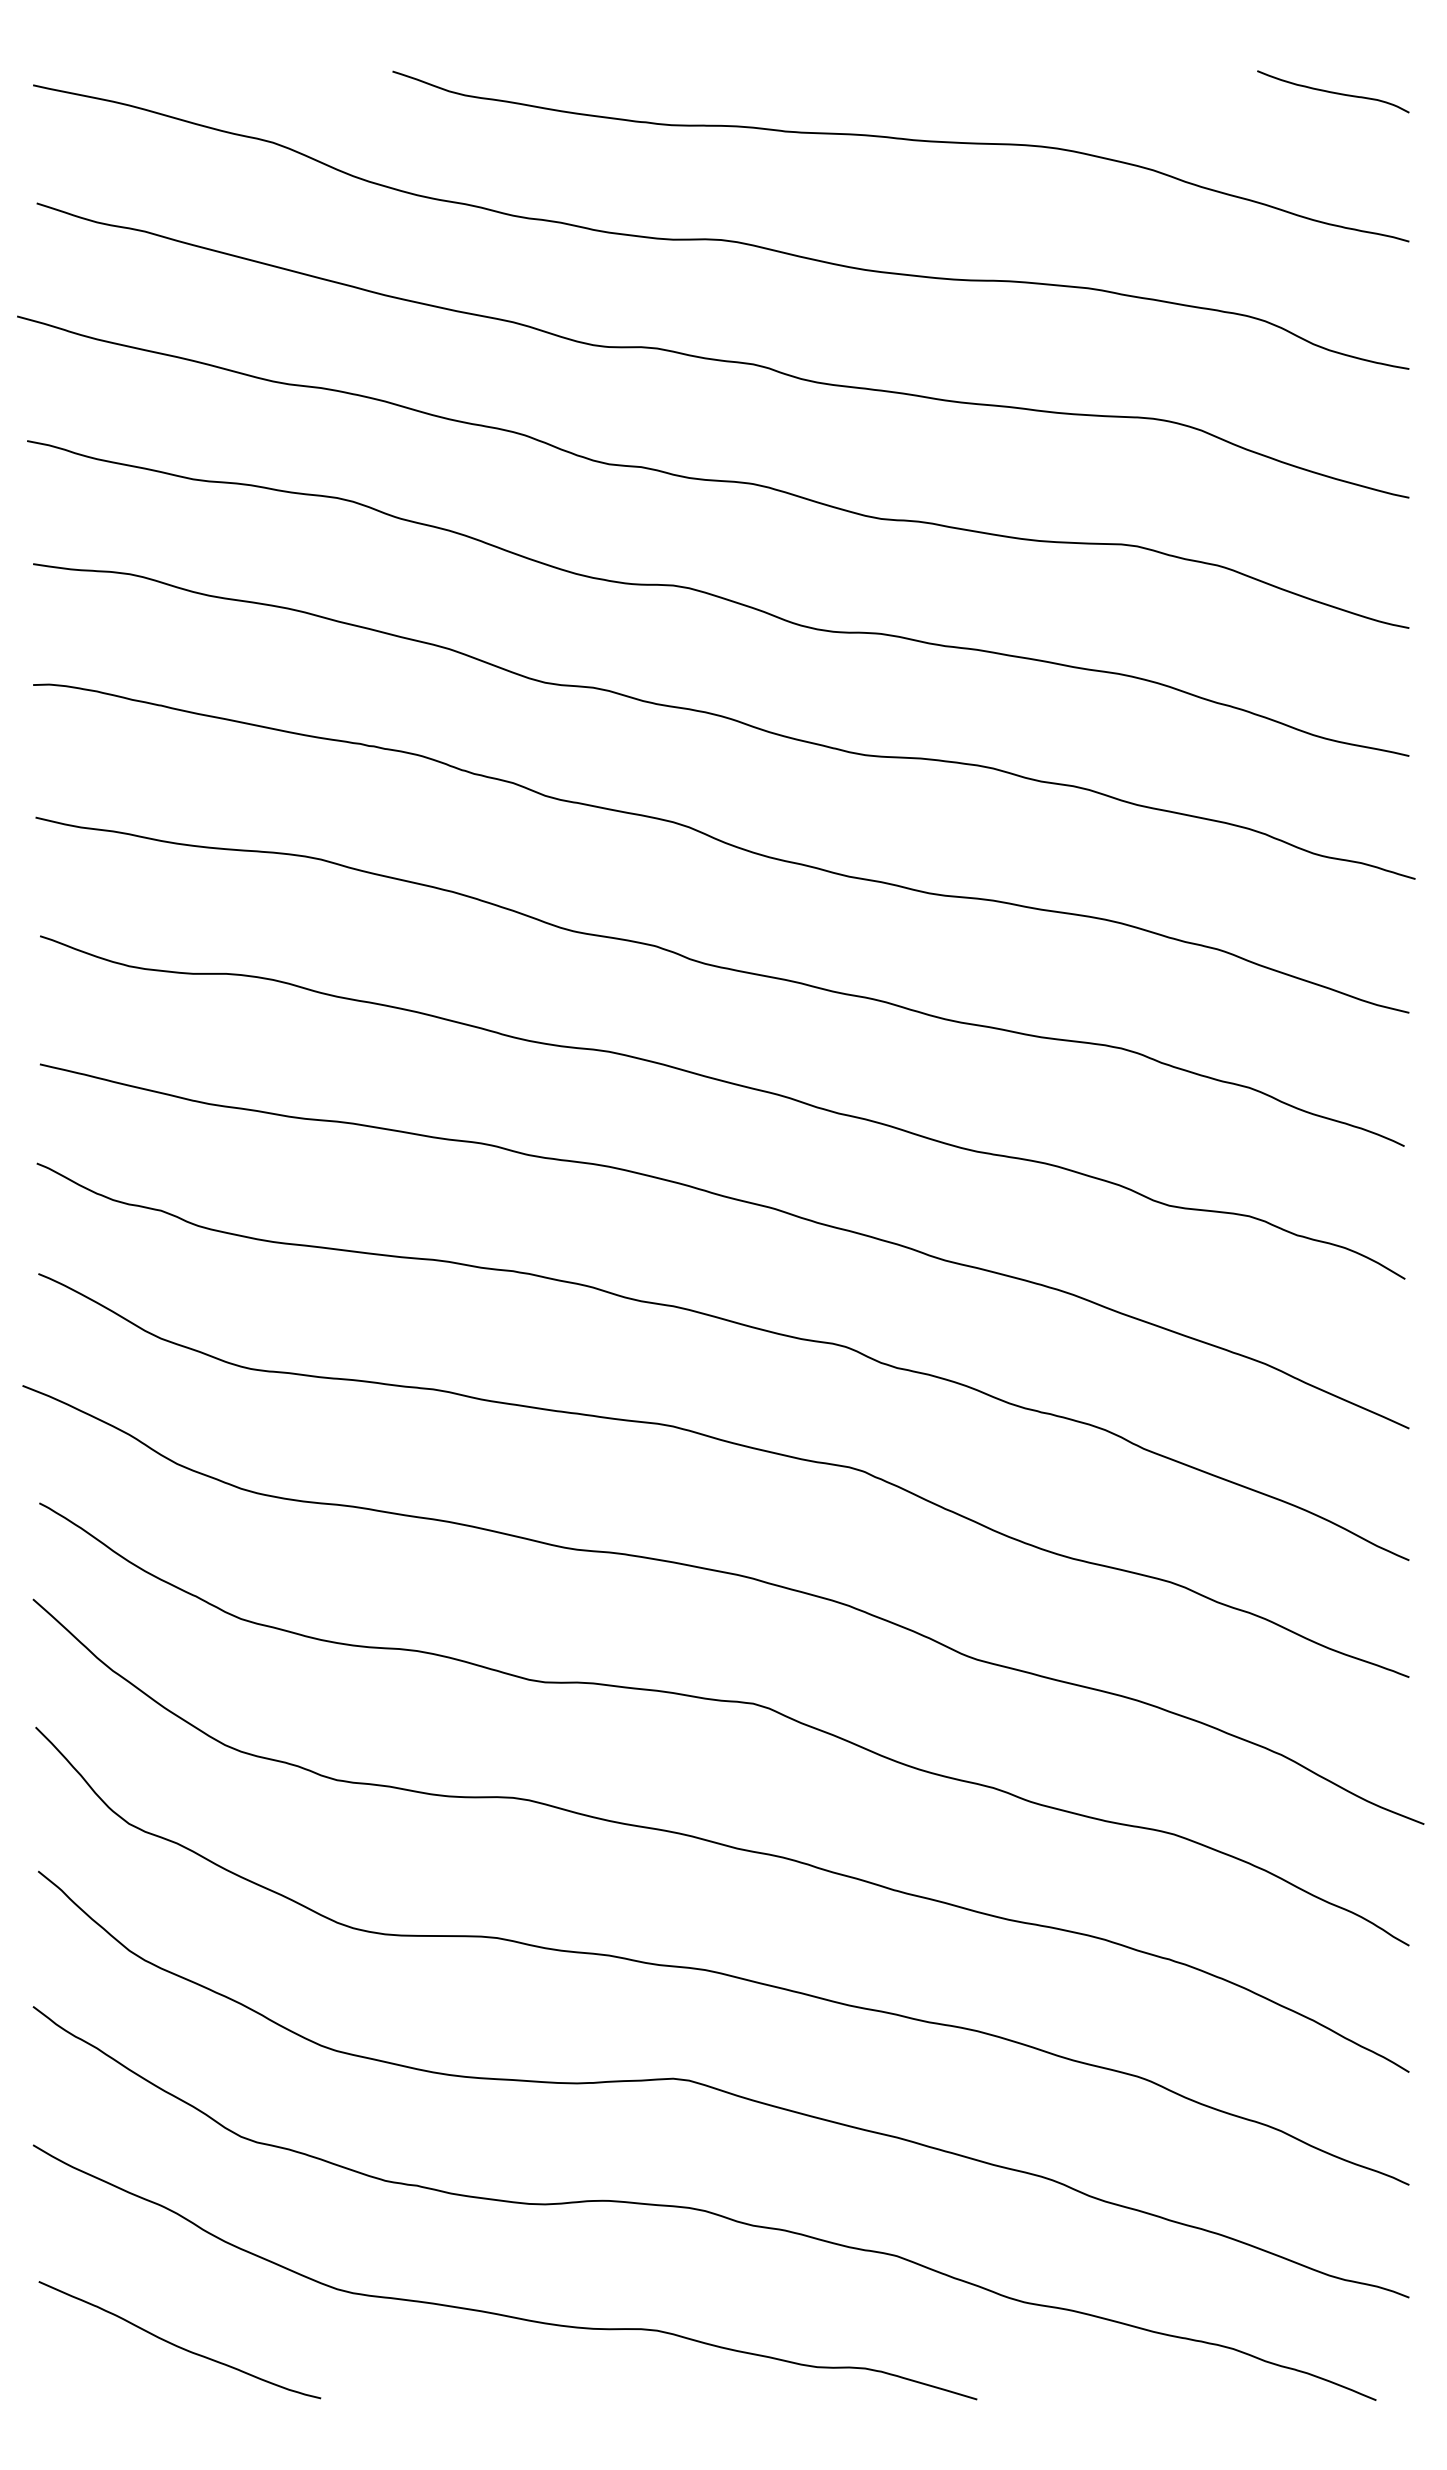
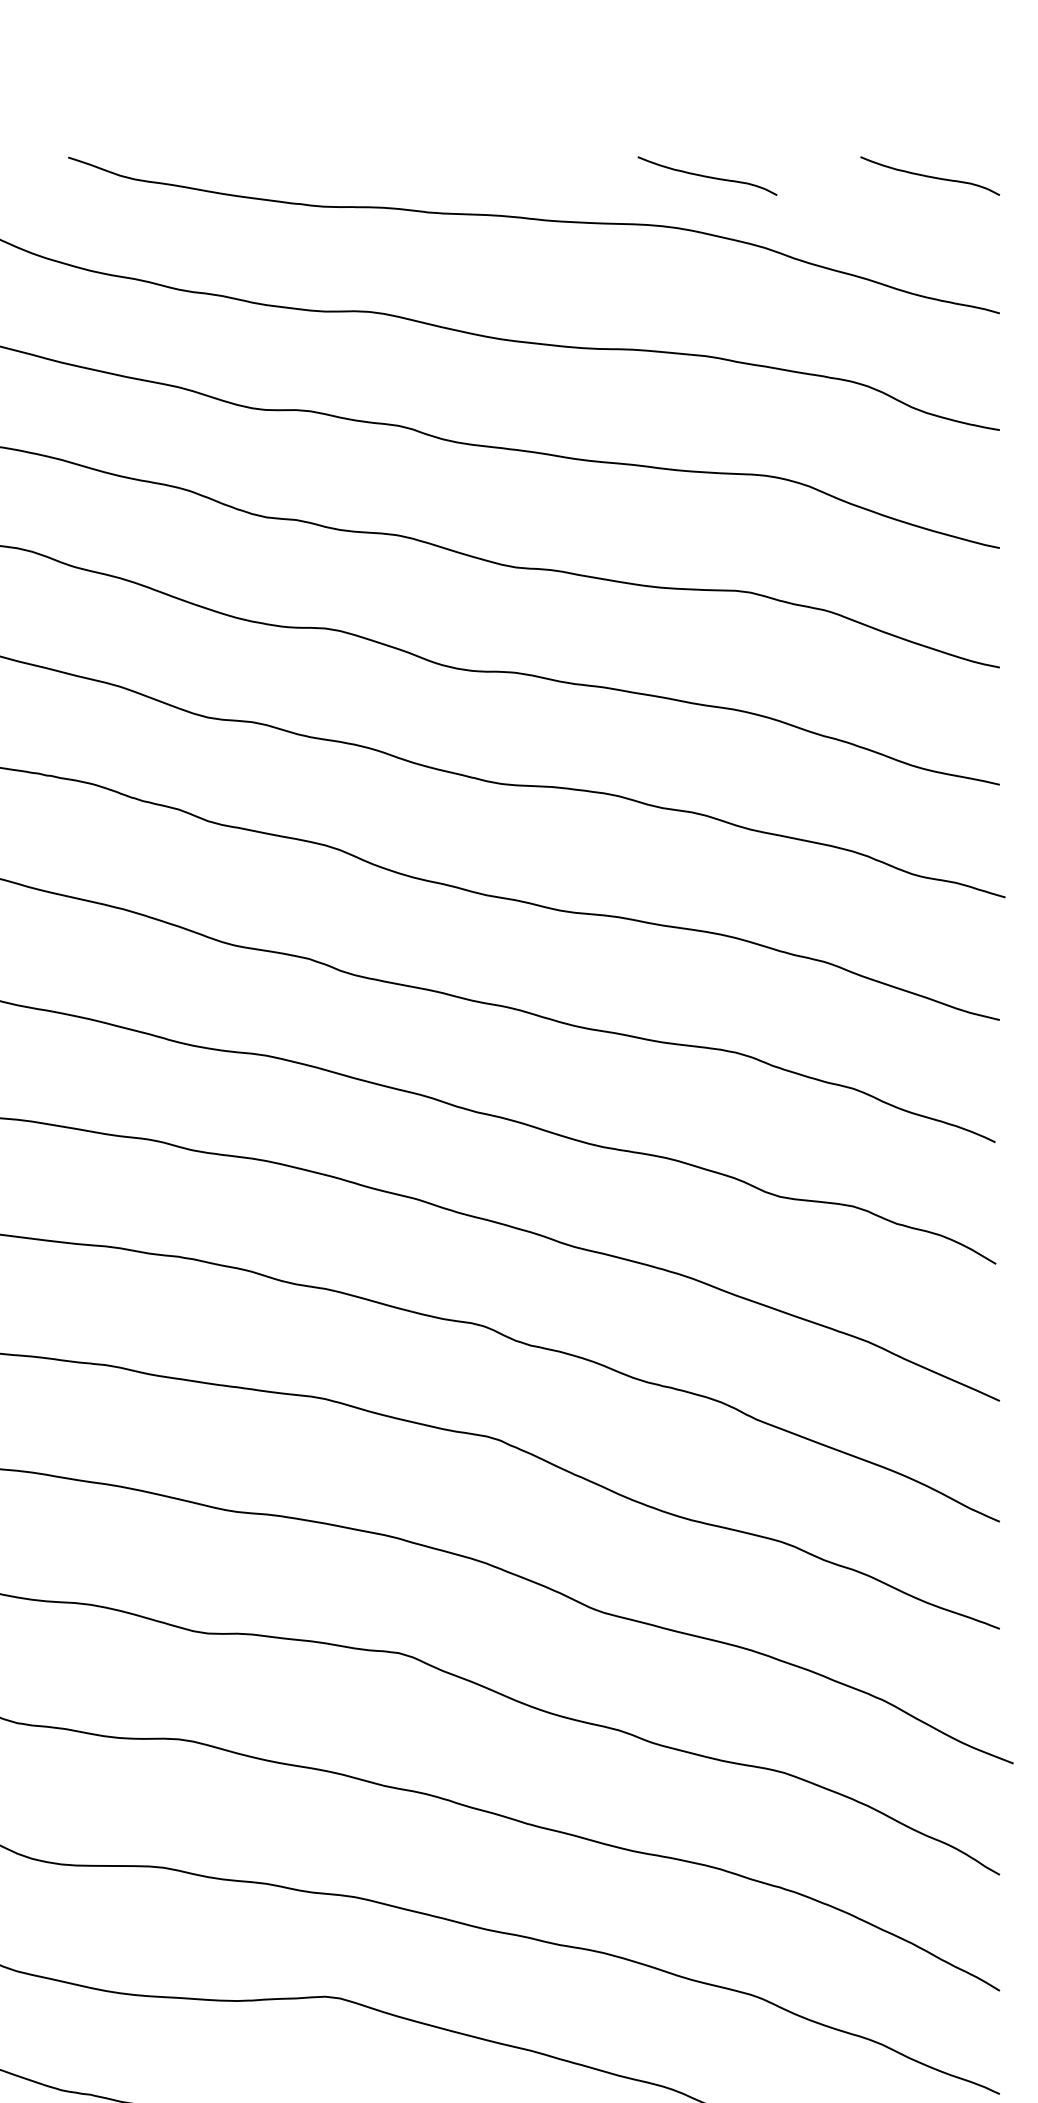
curve: (1090, 91) -> (707, 175), added

